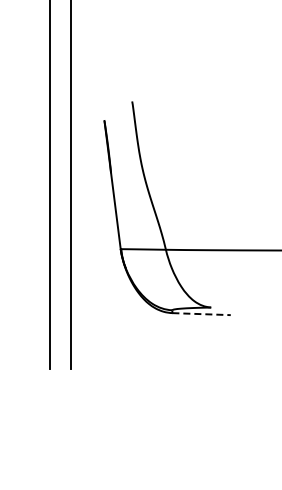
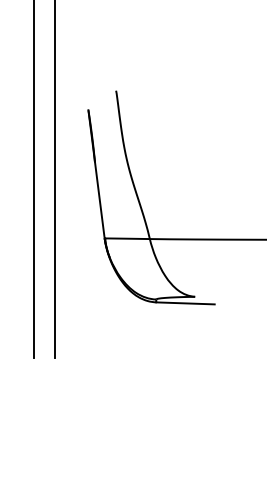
line: (202, 314) -> (186, 303), dashed -> solid

